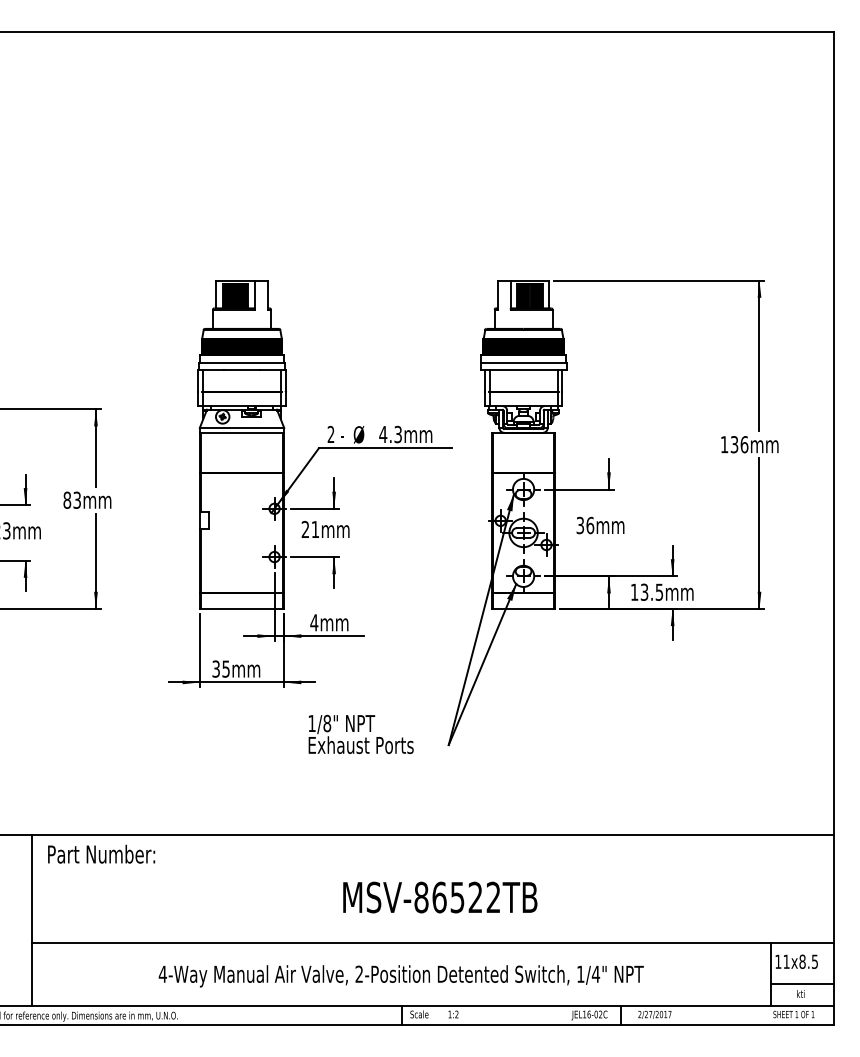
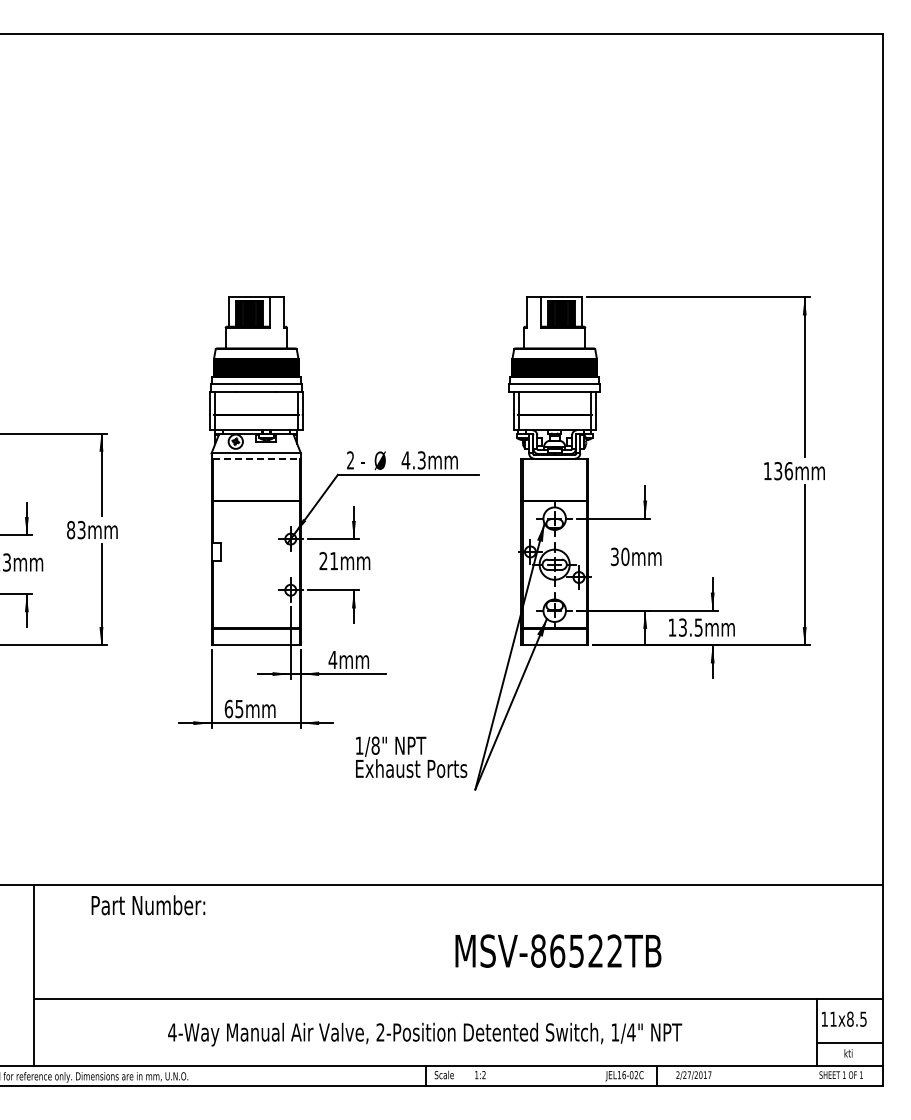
line: (242, 432) -> (256, 458), solid -> dashed
text: (590, 525) -> (625, 556), 36mm -> 30mm
text: (215, 668) -> (228, 708), 35mm -> 65mm
text: (361, 734) -> (411, 757), moved
text: (101, 854) -> (148, 905), moved
text: (440, 896) -> (558, 950), moved

